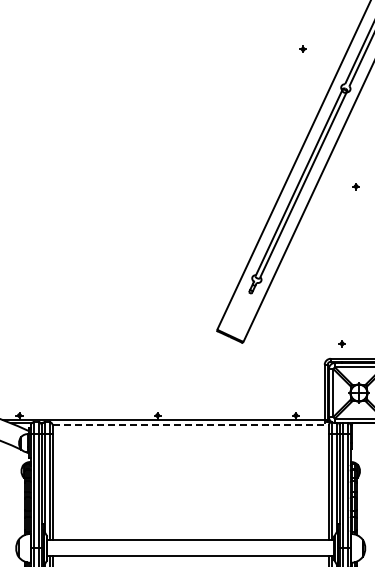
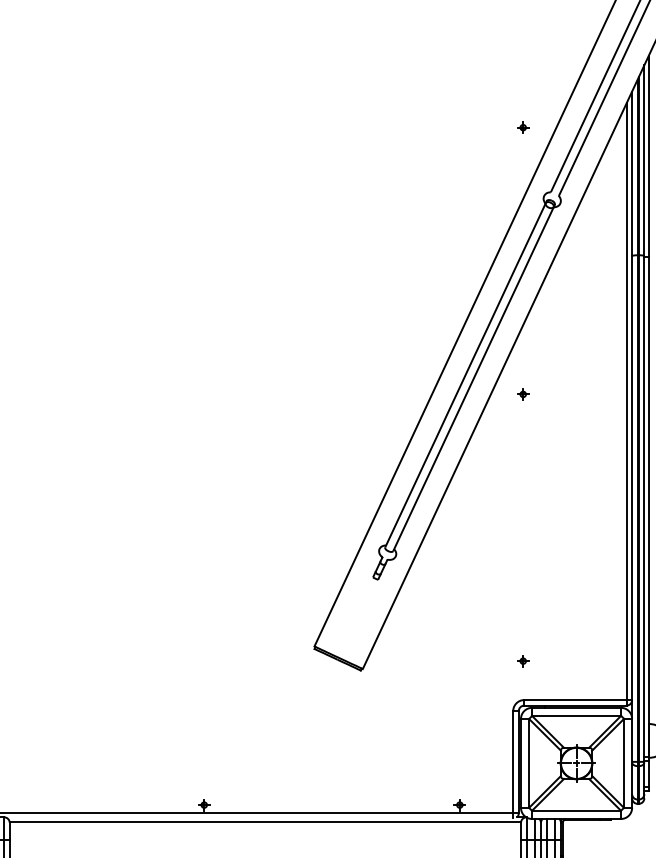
part: (302, 48) -> (522, 126), moved
part: (355, 186) -> (522, 394), moved
part: (341, 343) -> (522, 660), moved
line: (191, 424) -> (266, 821), dashed -> solid

